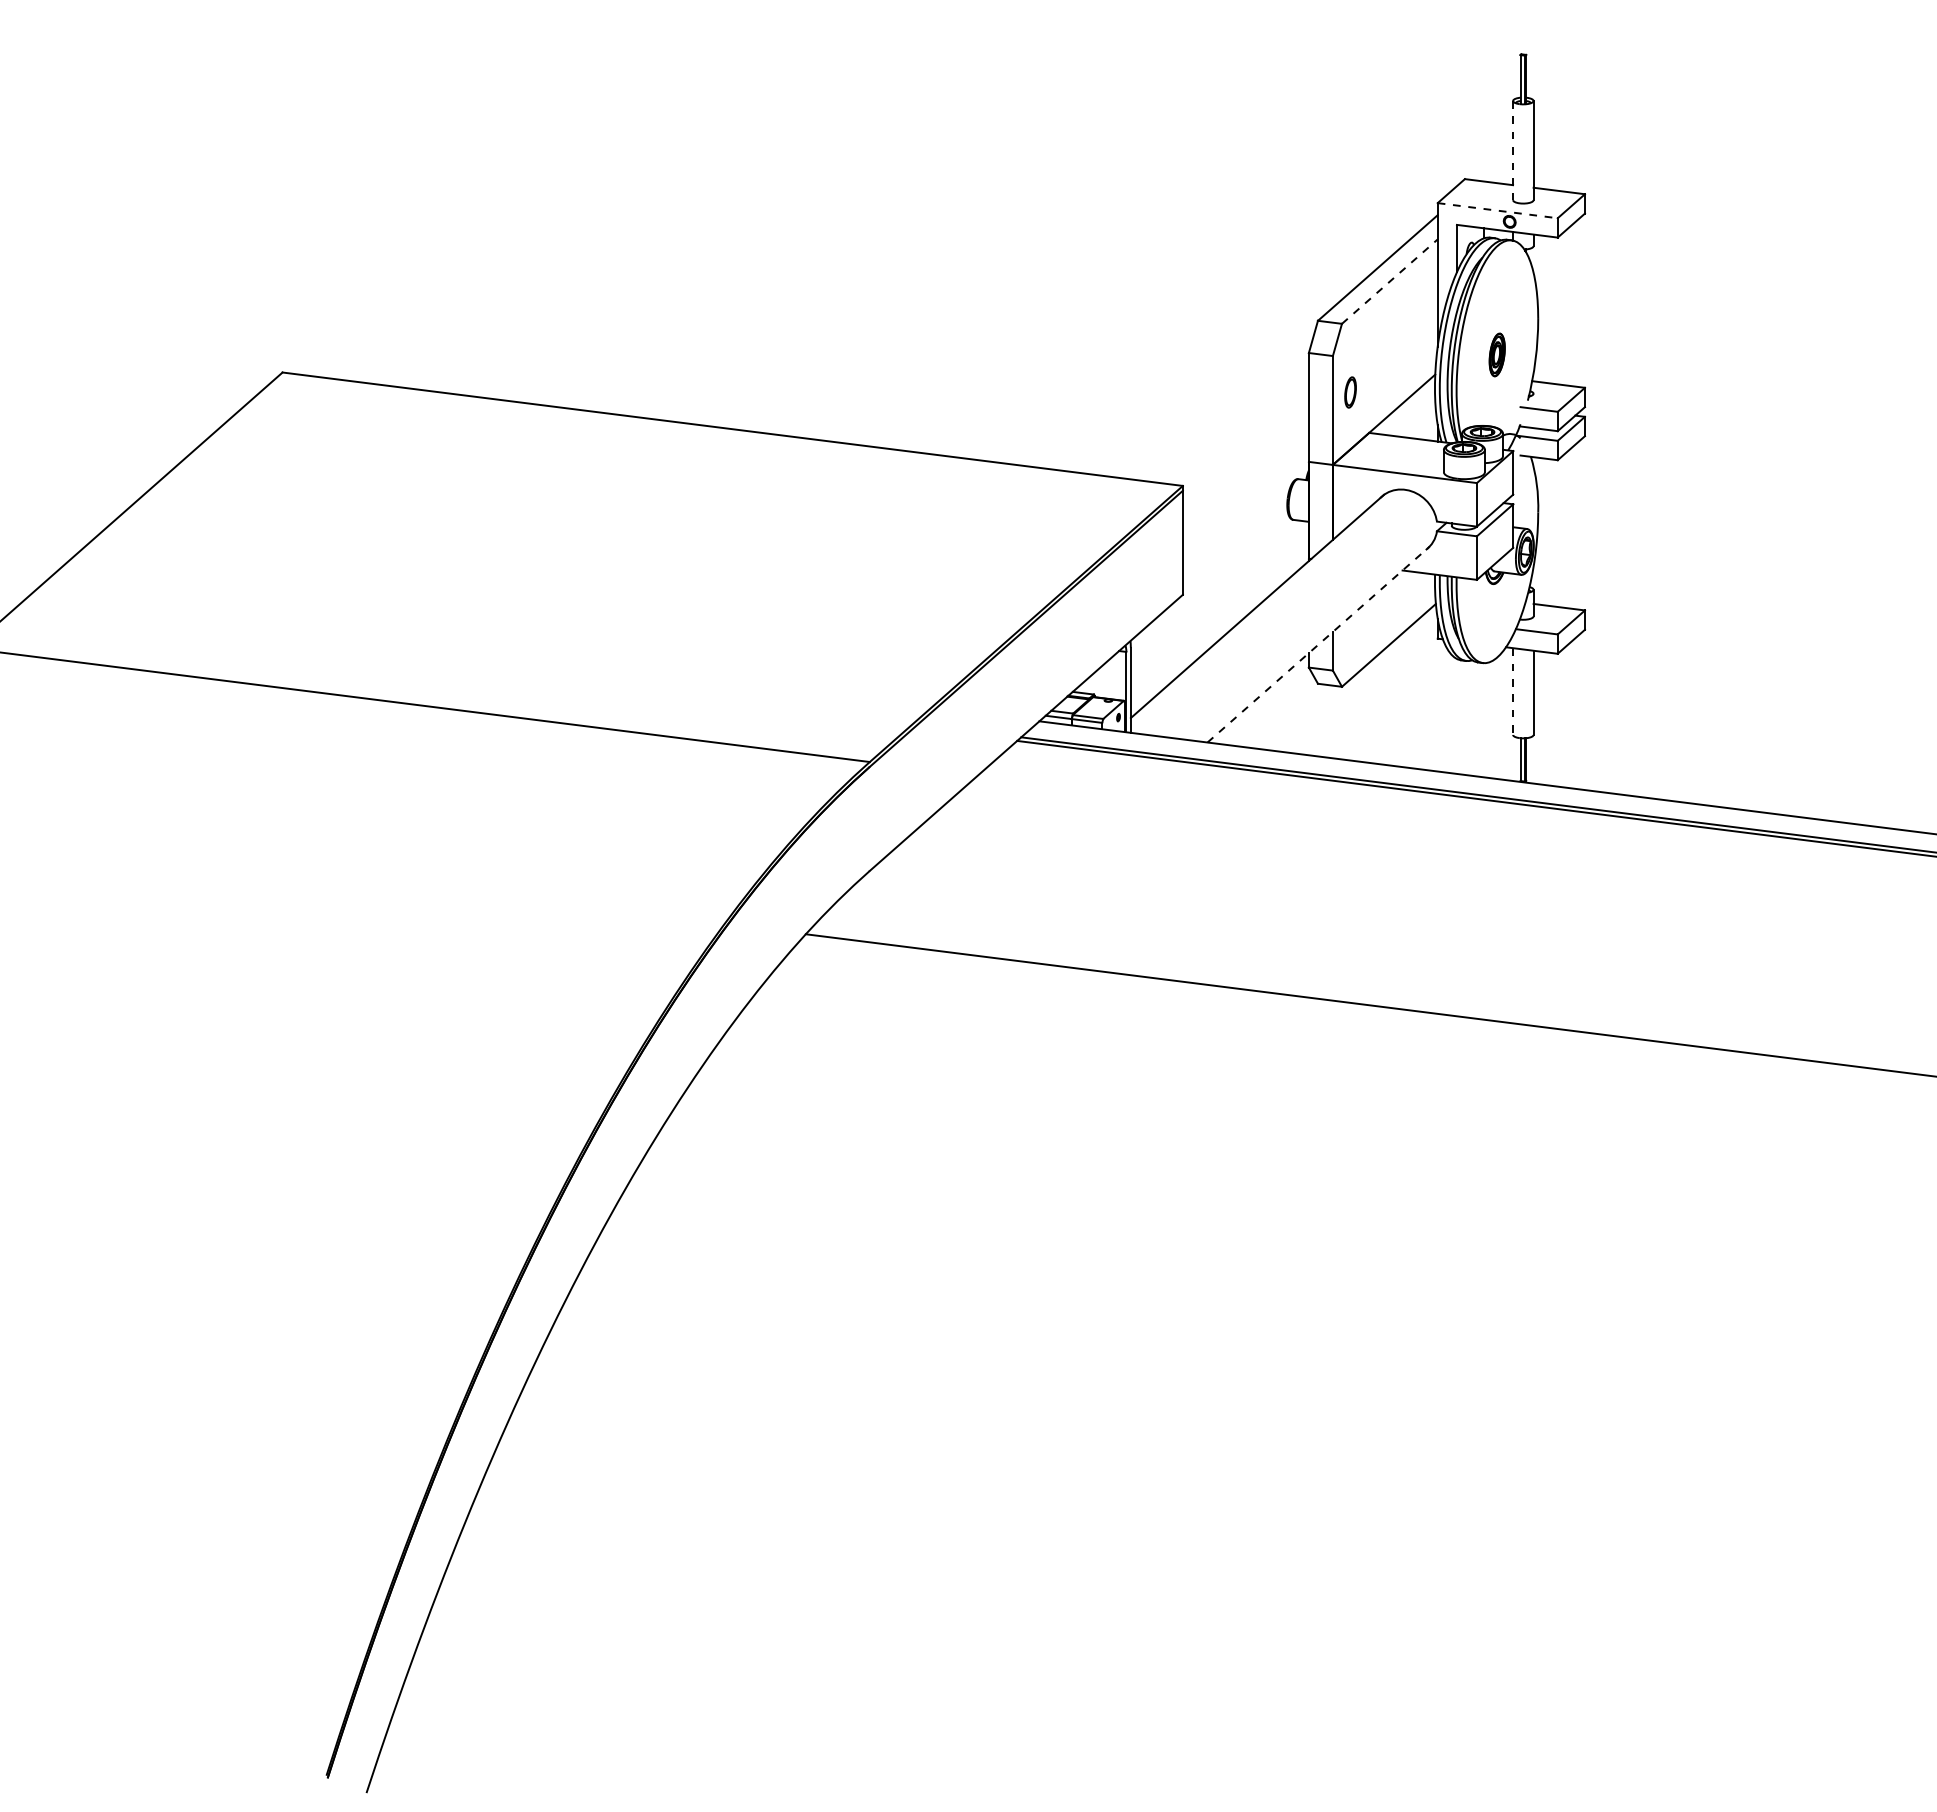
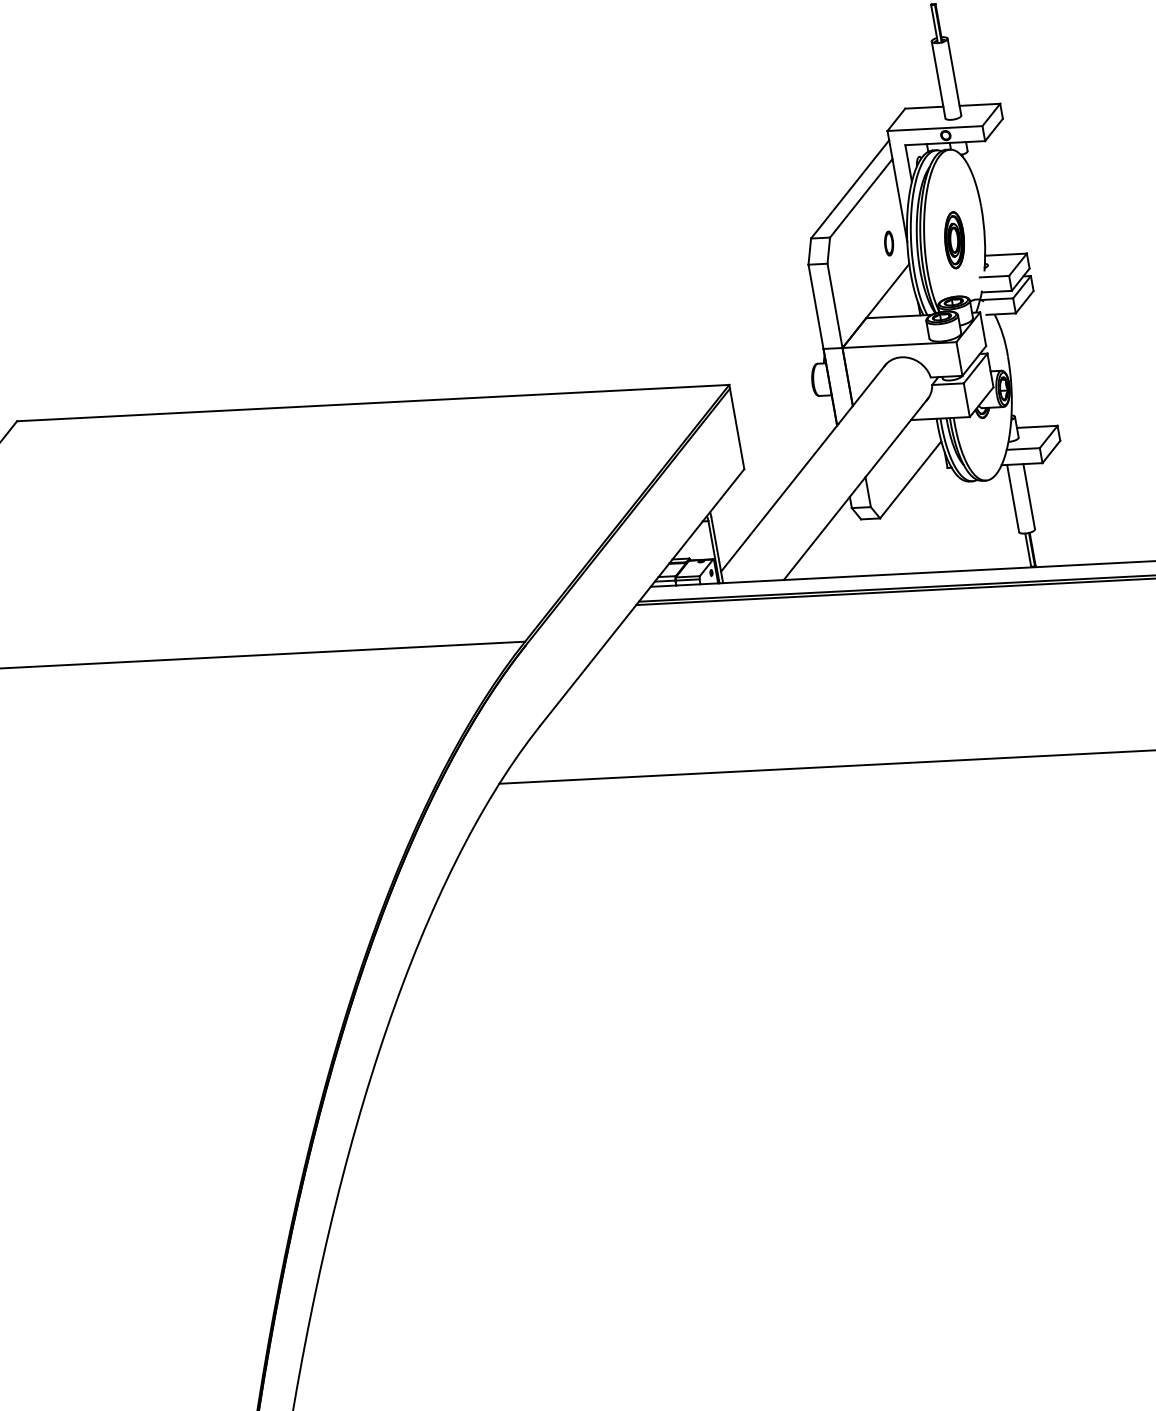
line: (1513, 150) -> (938, 79), dashed -> solid
line: (1498, 210) -> (935, 128), dashed -> solid
line: (1389, 281) -> (861, 198), dashed -> solid
part: (1496, 354) -> (953, 240), size x1.67
part: (1350, 392) -> (889, 243), moved
line: (1319, 644) -> (856, 488), dashed -> solid
line: (1513, 692) -> (1013, 499), dashed -> solid

